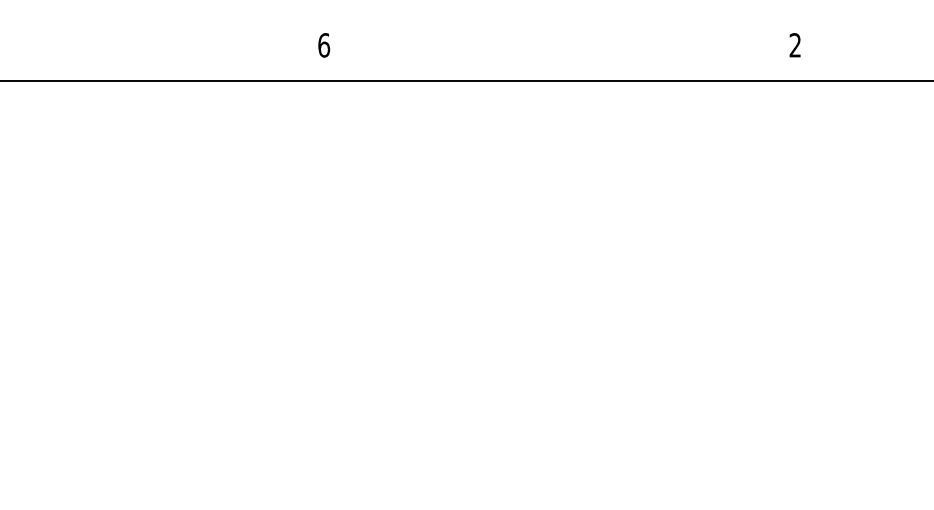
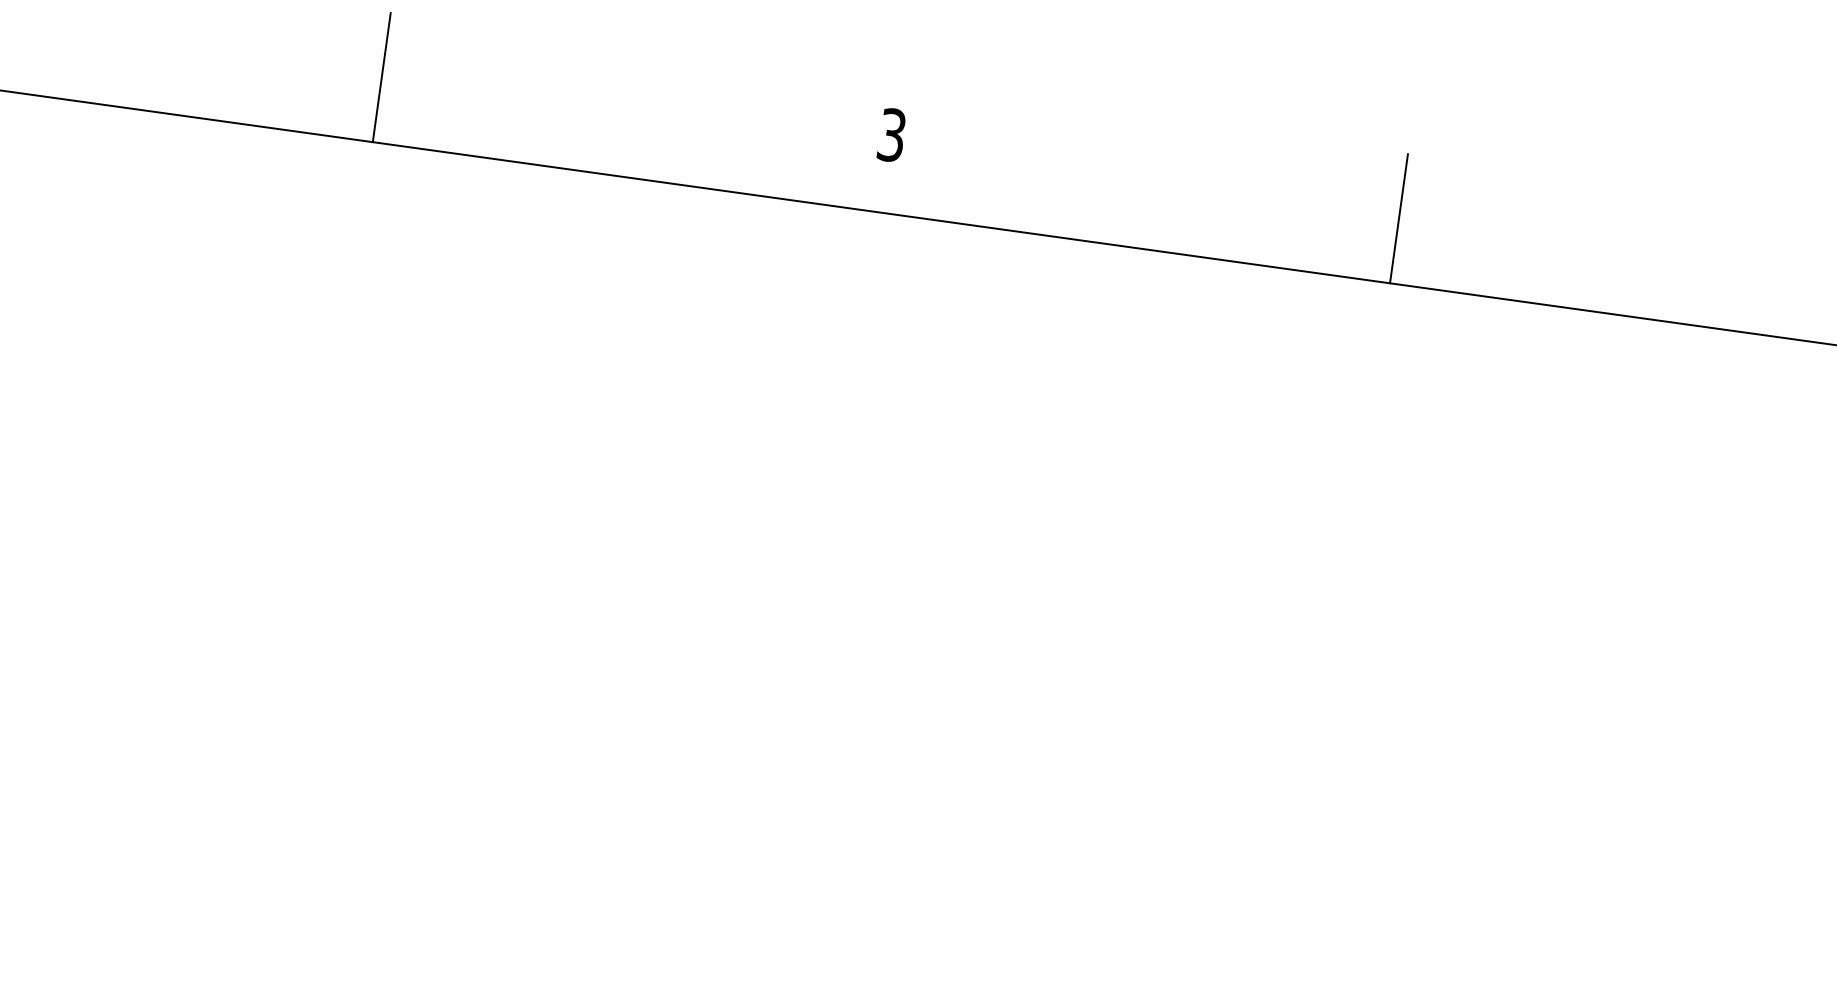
text: (324, 45) -> (892, 135), 6 -> 3
line: (88, 51) -> (381, 77), added
line: (559, 51) -> (1398, 218), added

